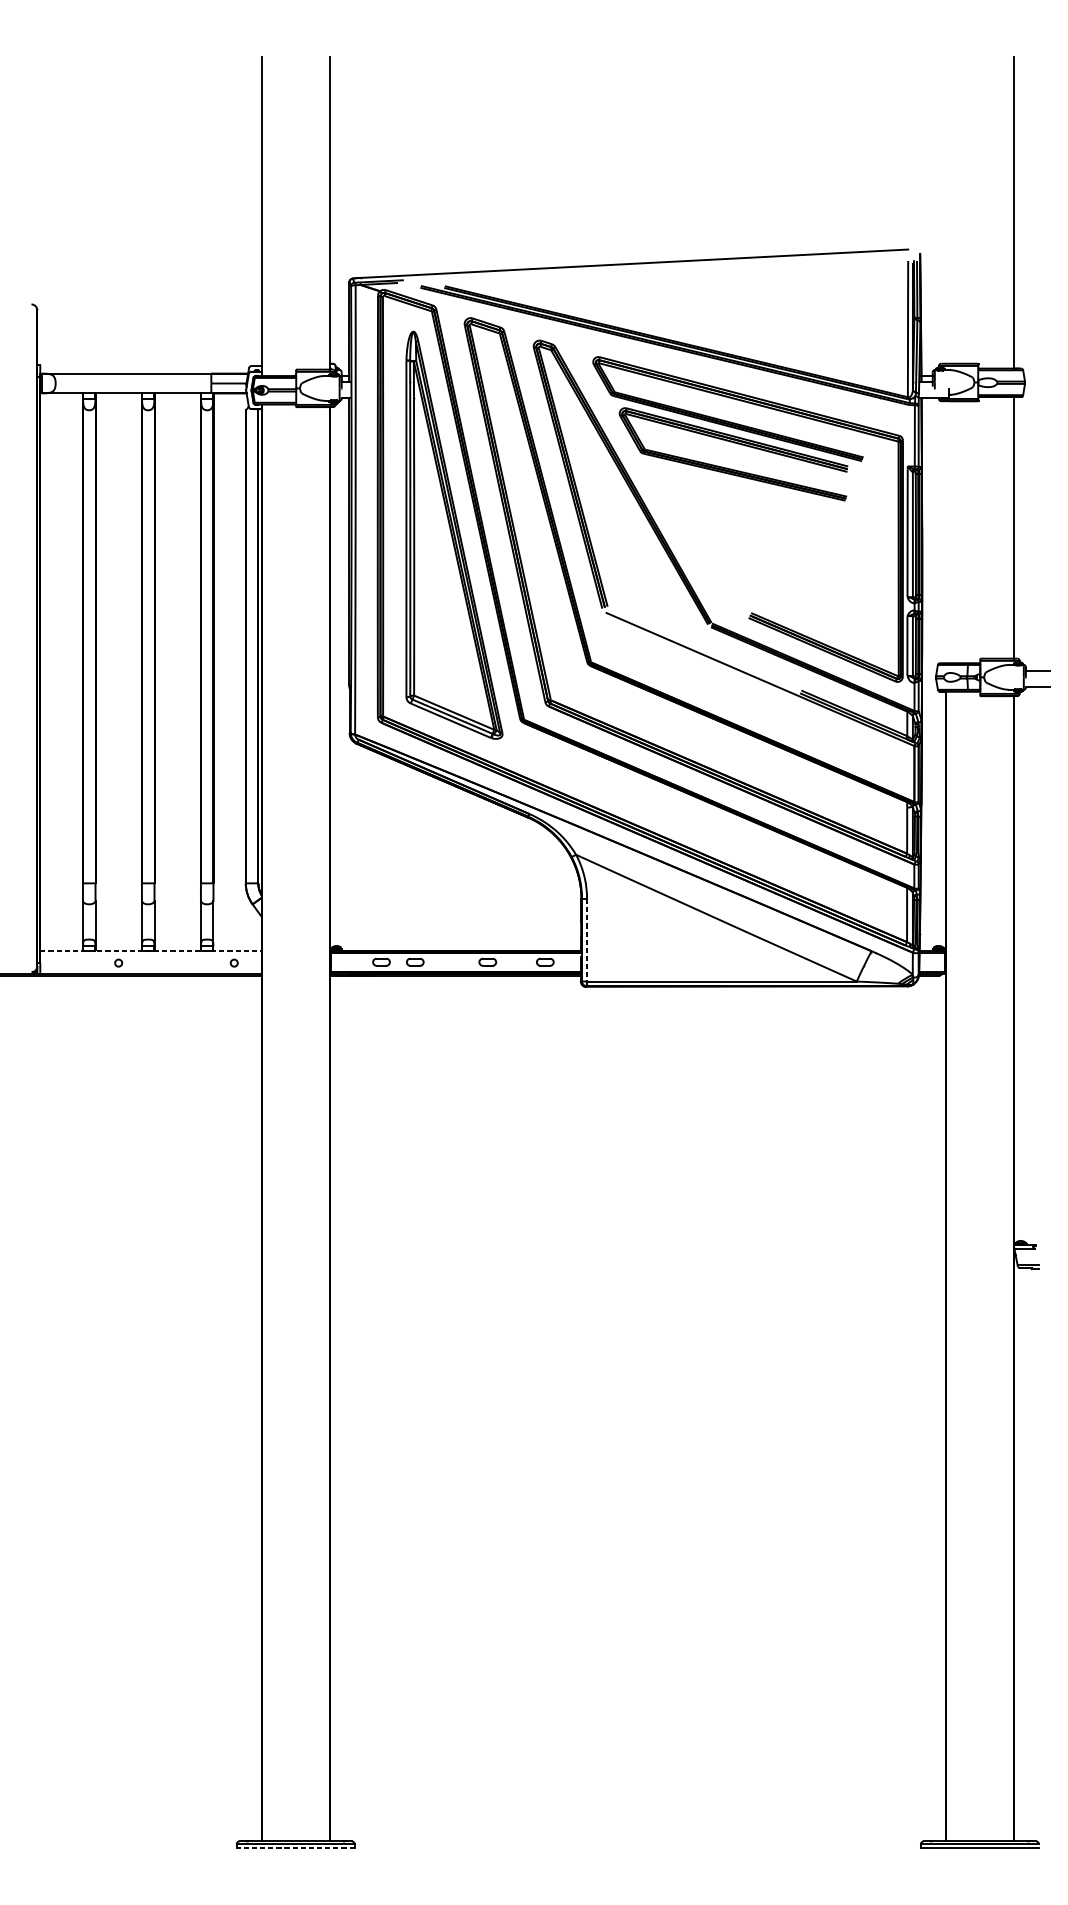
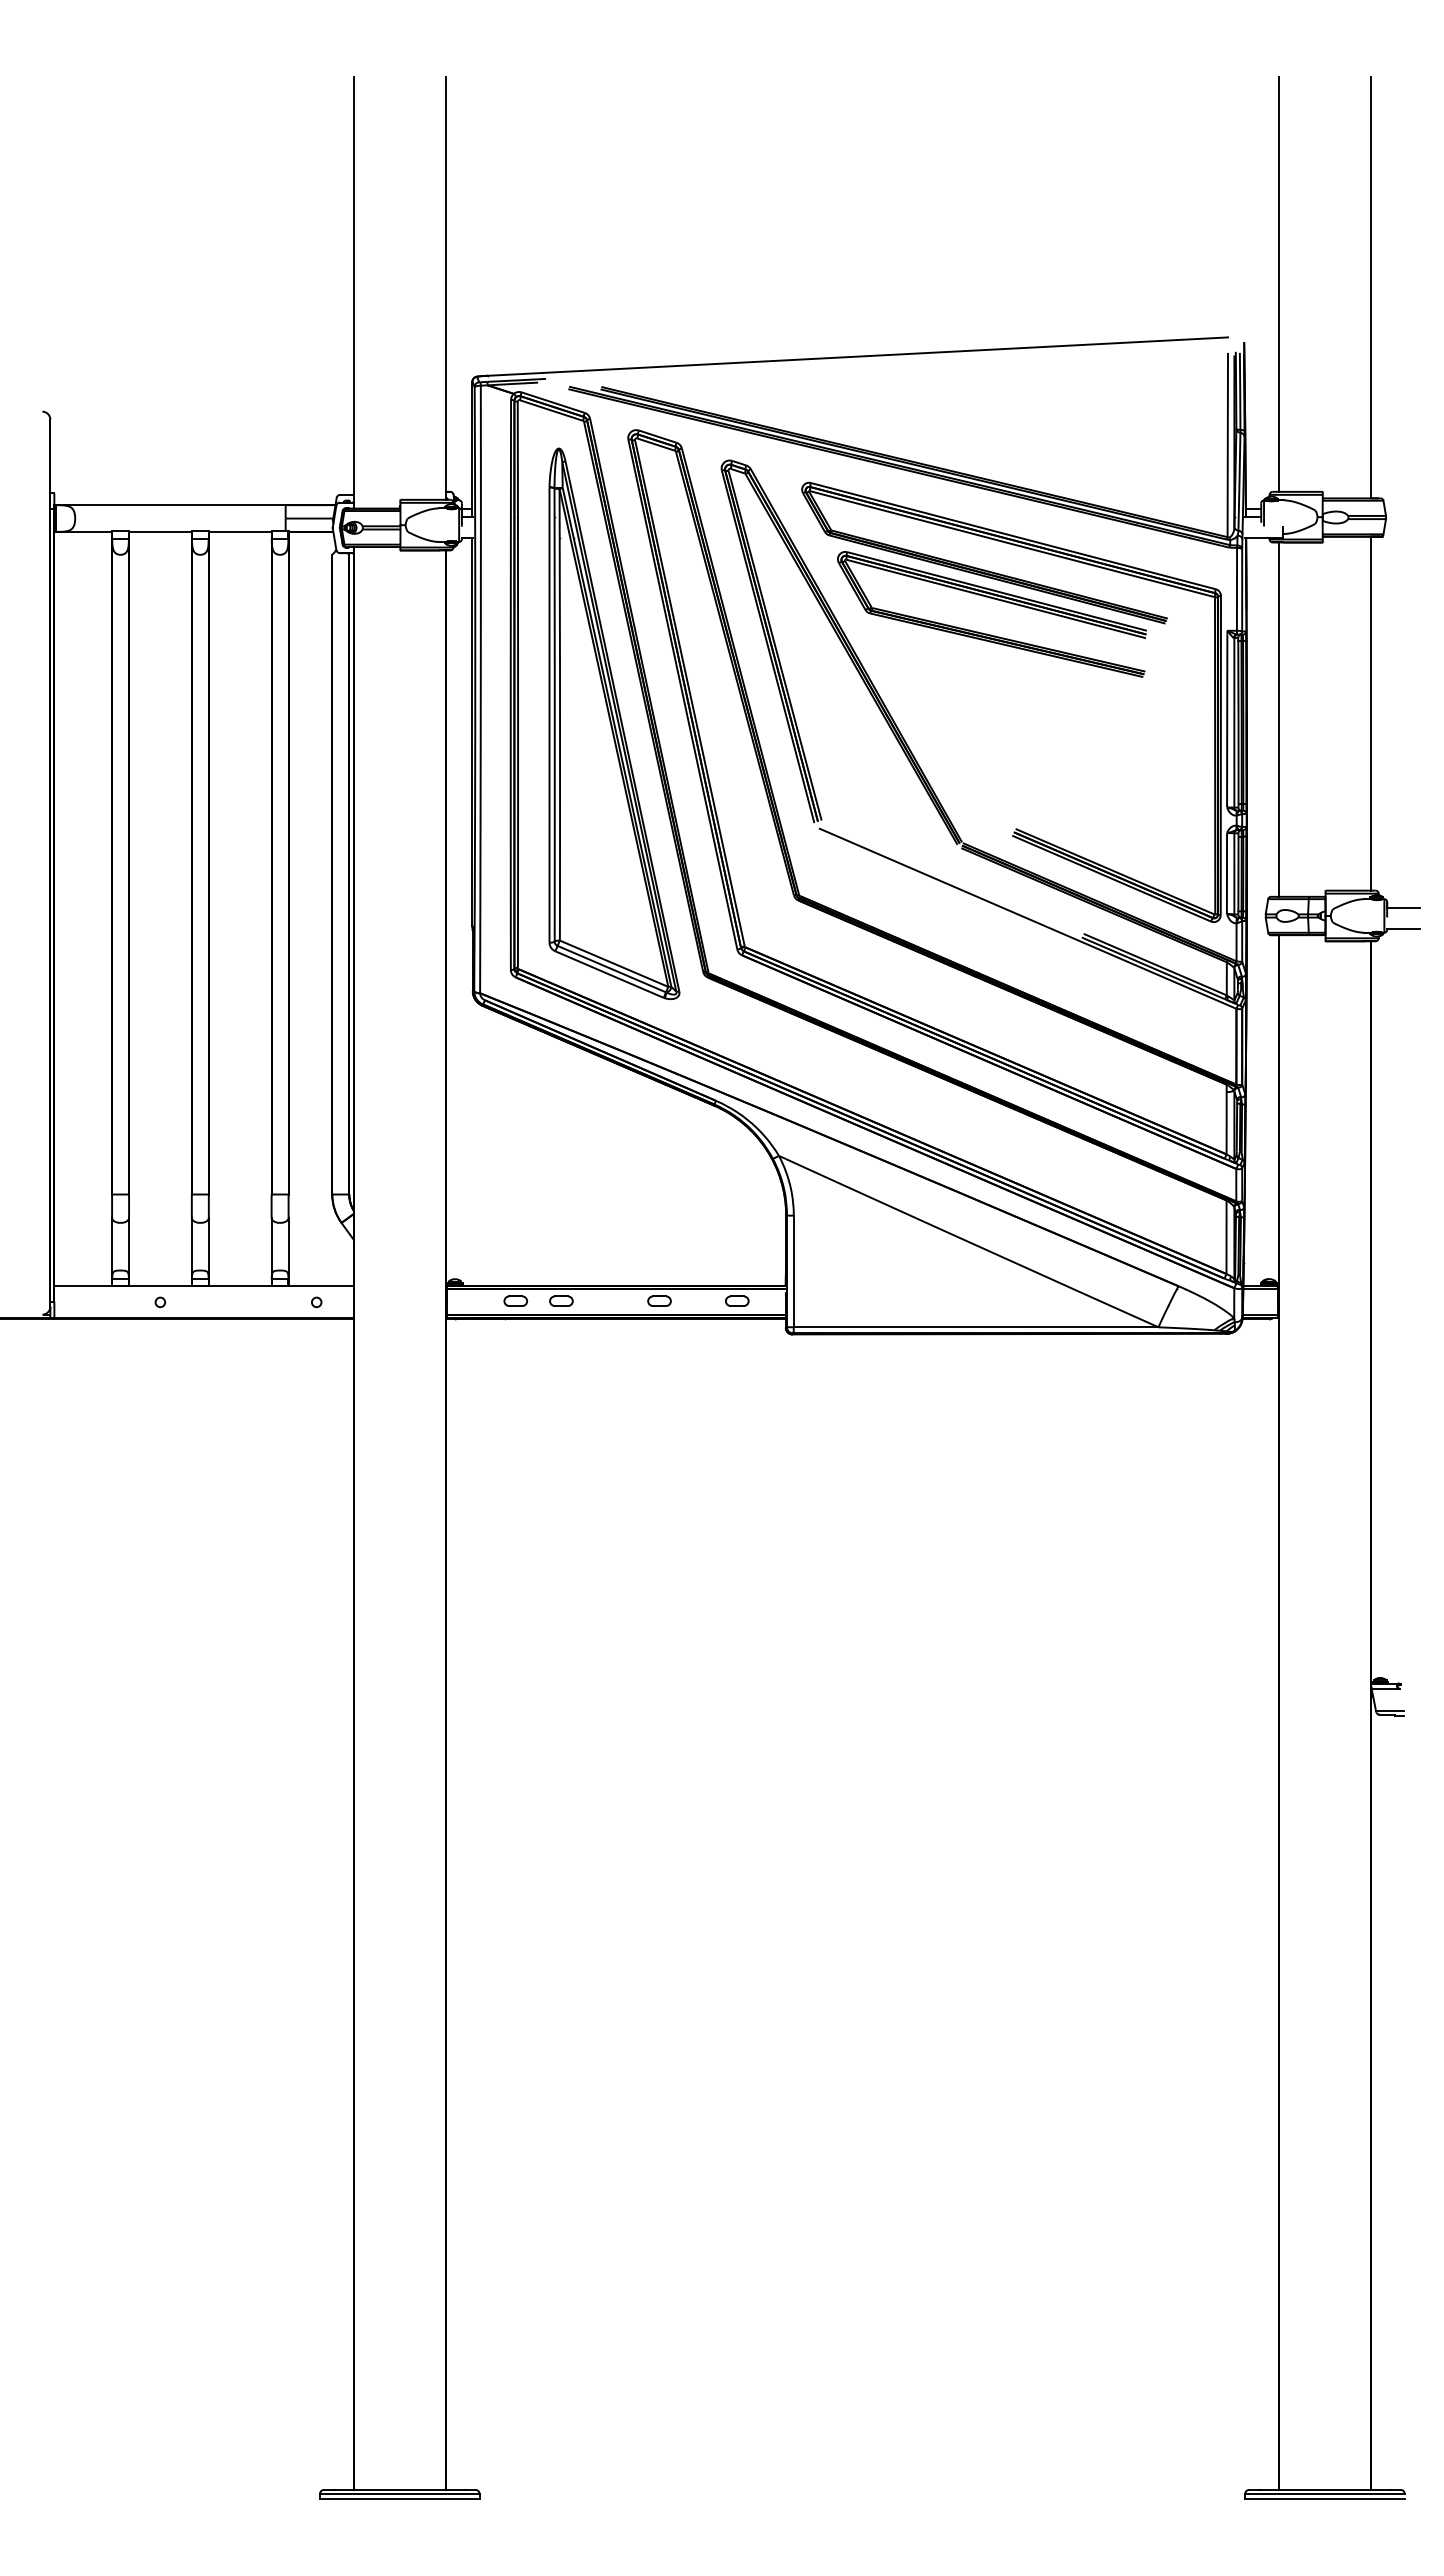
line: (946, 210) -> (1279, 284), added
line: (946, 532) -> (1279, 719), added
line: (586, 940) -> (793, 1271), dashed -> solid
line: (151, 950) -> (204, 1285), dashed -> solid
line: (295, 1847) -> (399, 2498), dashed -> solid

